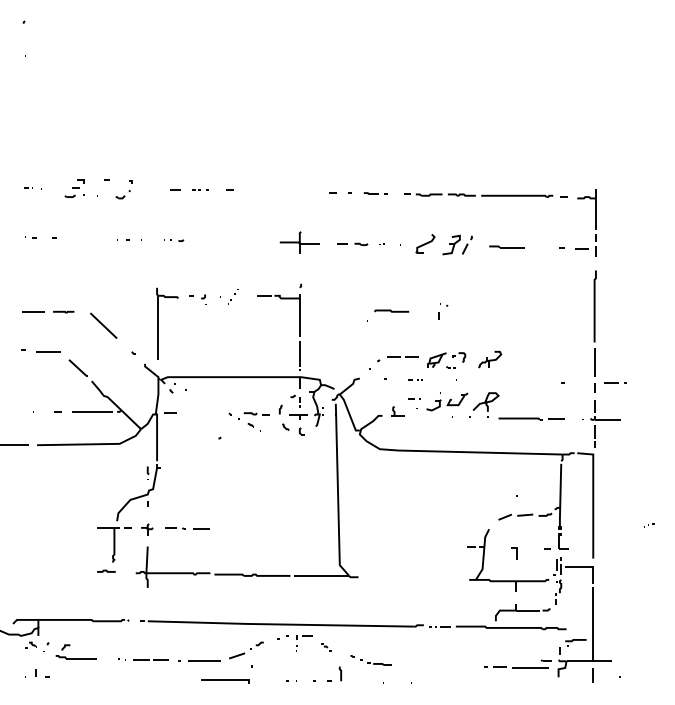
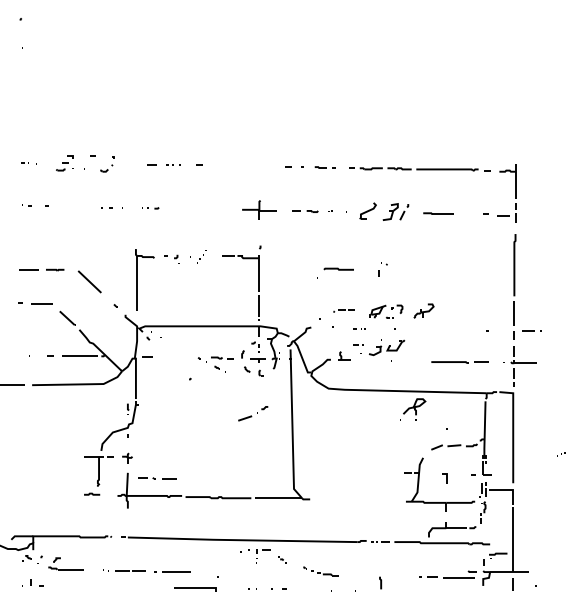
part: (397, 358) -> (343, 310), size x0.6
part: (484, 405) -> (413, 409), moved
part: (187, 528) -> (157, 478), moved
part: (246, 650) -> (253, 413), moved
line: (340, 673) -> (380, 582), moved

